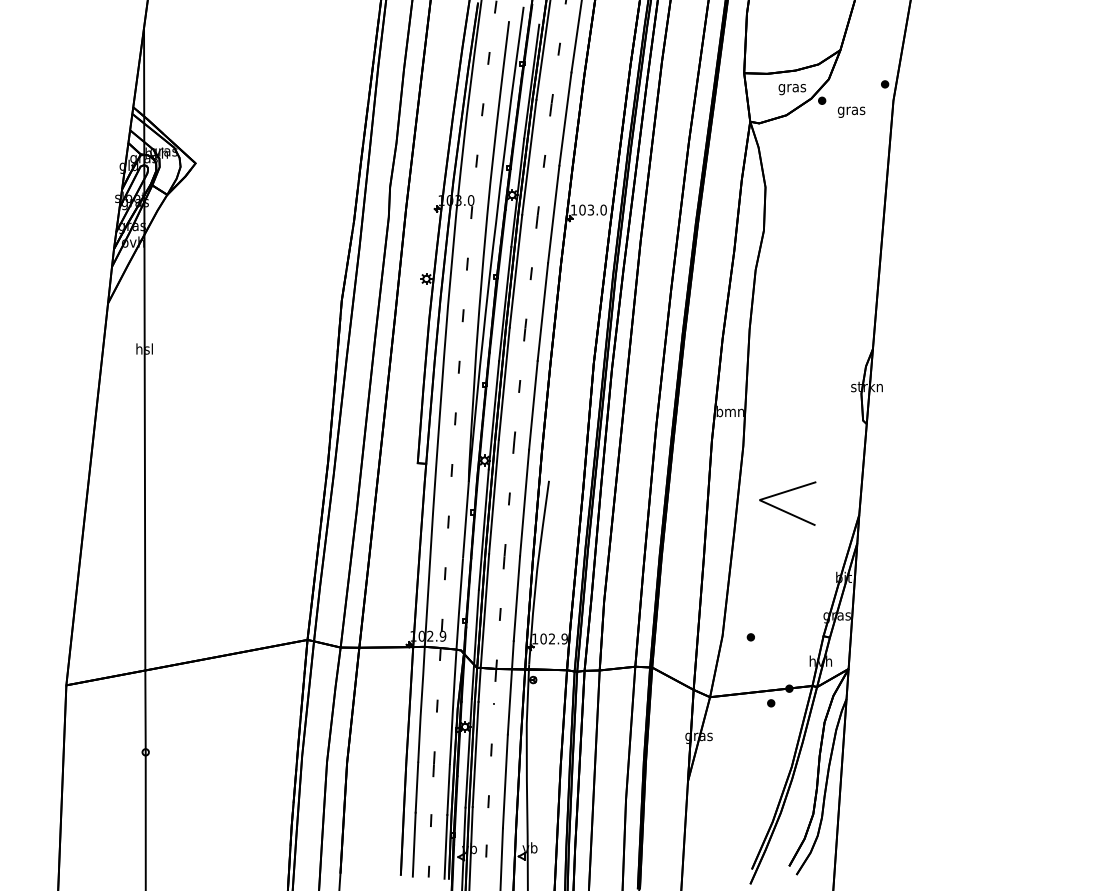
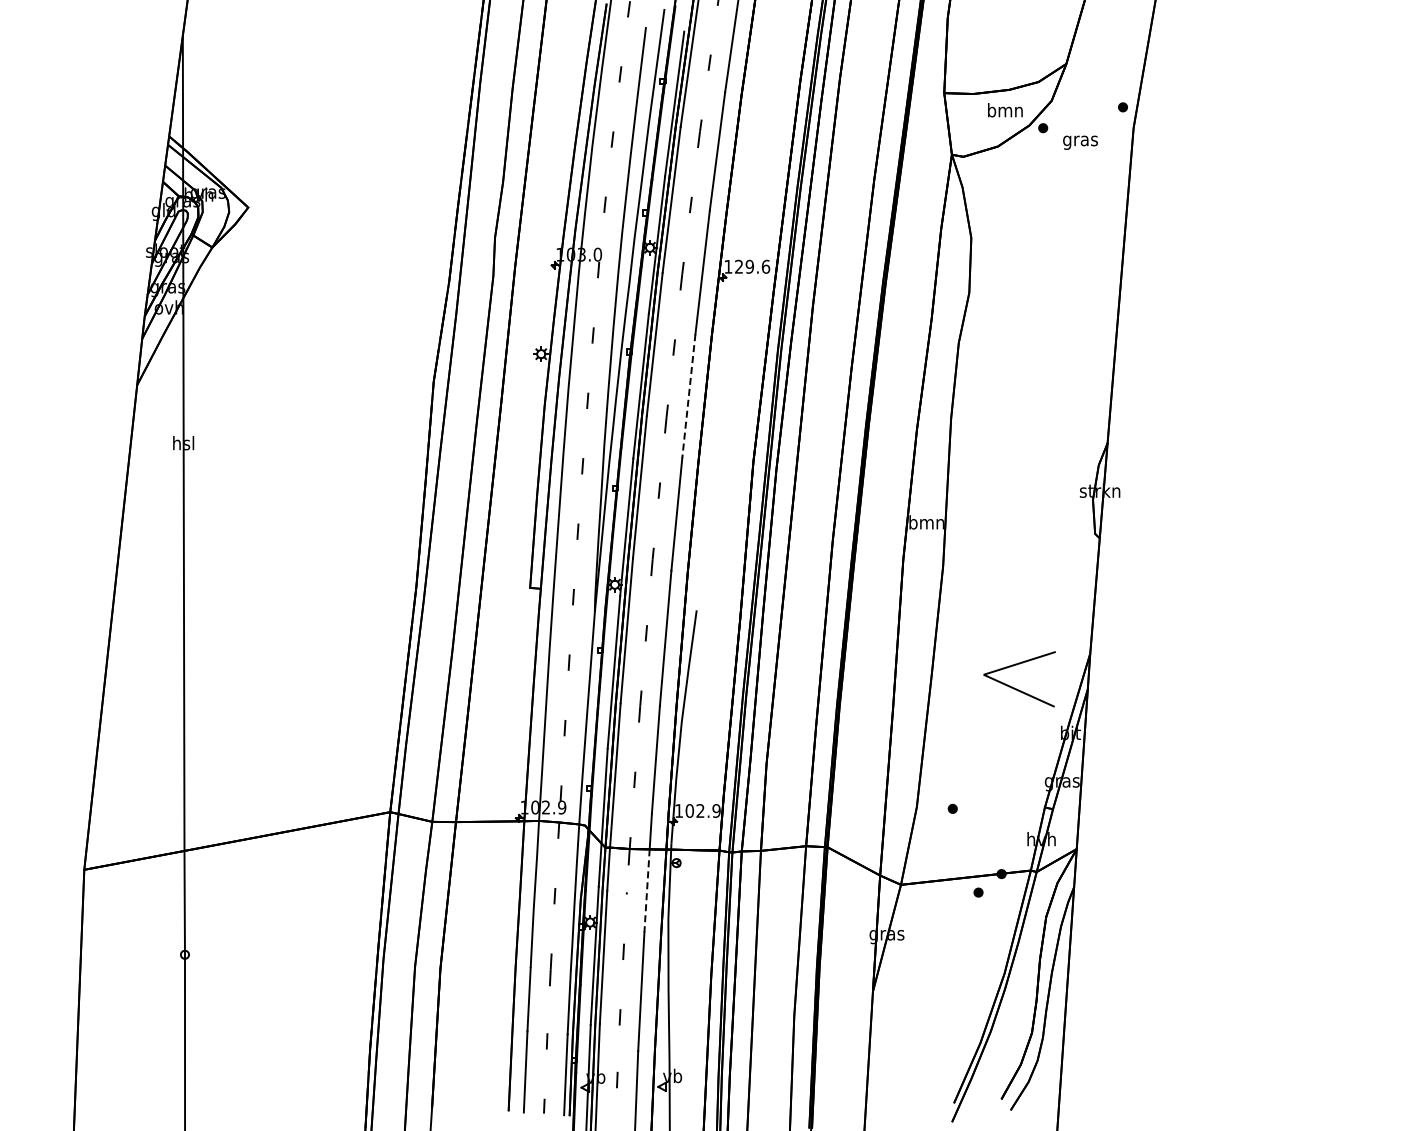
text: (792, 88) -> (1005, 112), gras -> bmn
text: (593, 209) -> (752, 266), 103.0 -> 129.6
line: (542, 312) -> (688, 396), solid -> dashed
line: (783, 510) -> (1014, 687), moved
line: (510, 702) -> (647, 891), solid -> dashed

